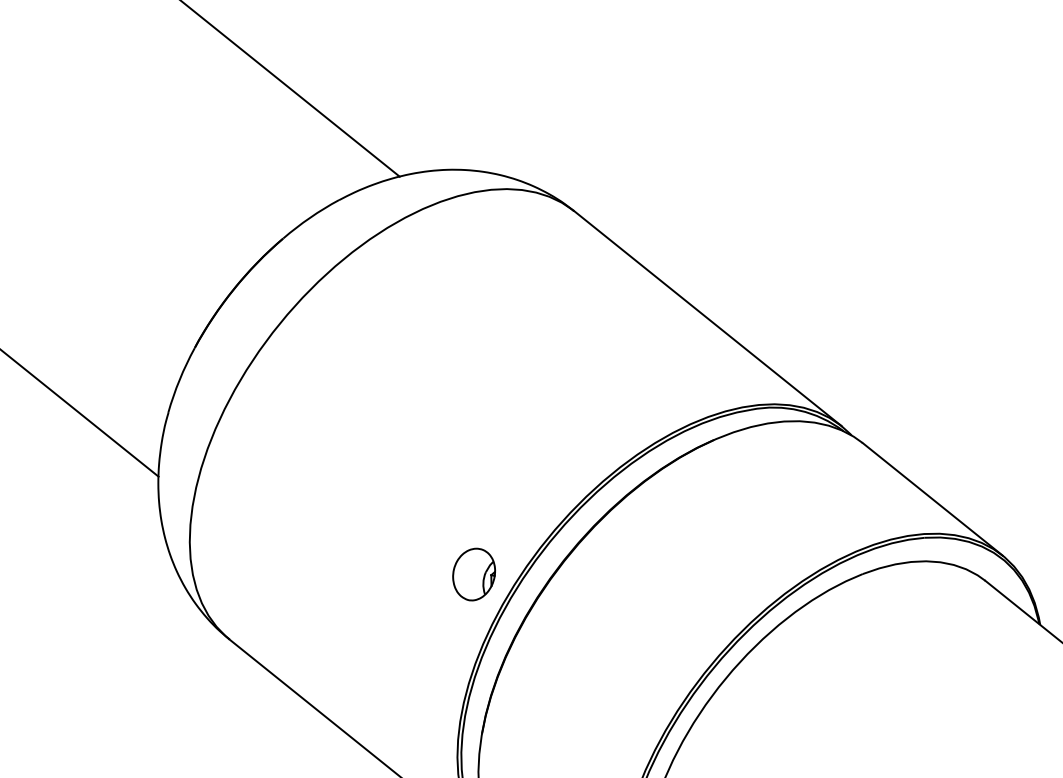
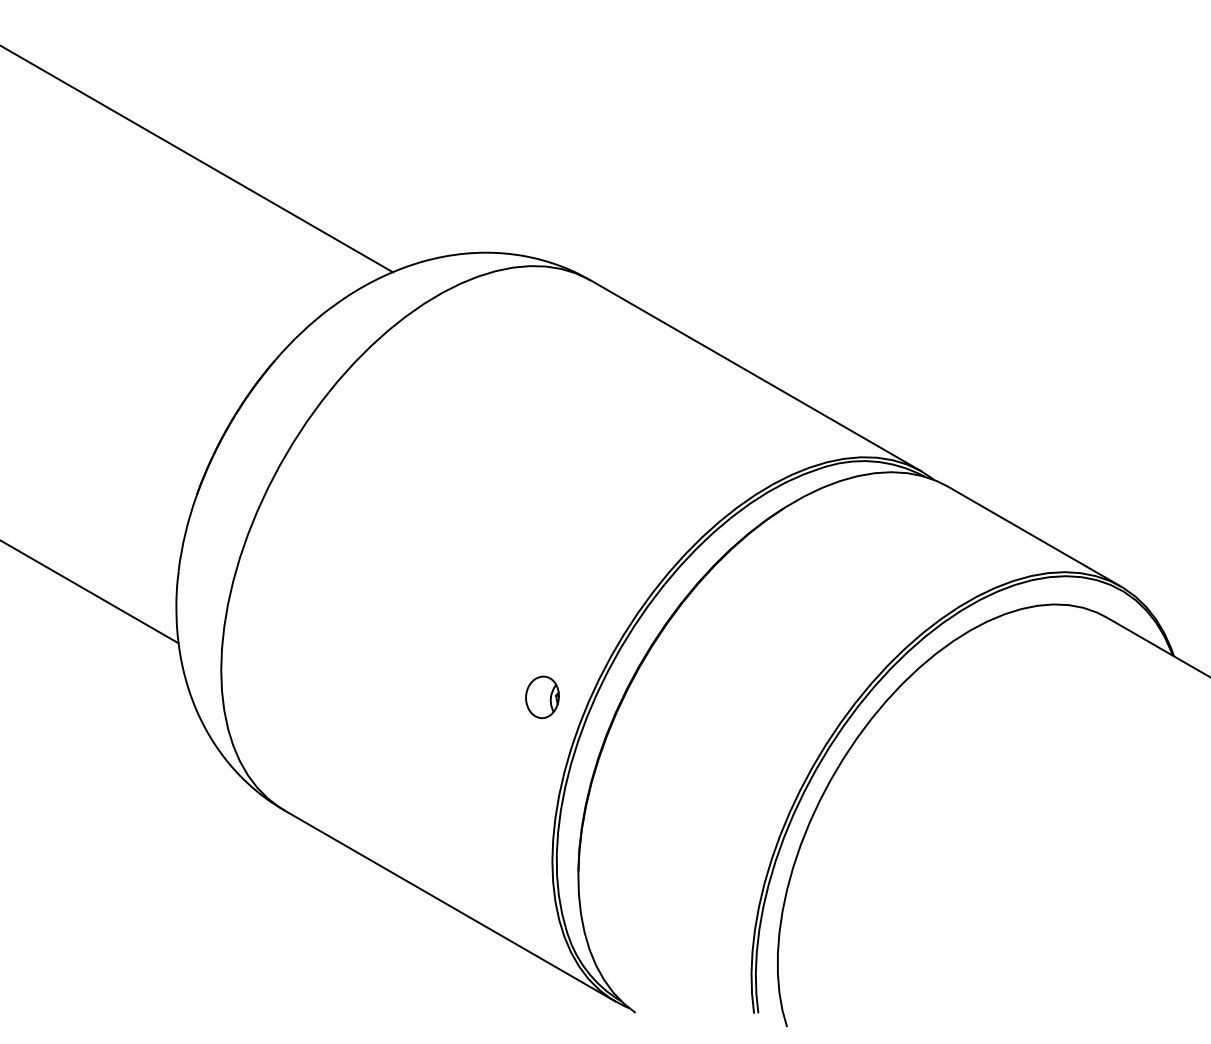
part: (474, 574) -> (542, 697), size x0.71

